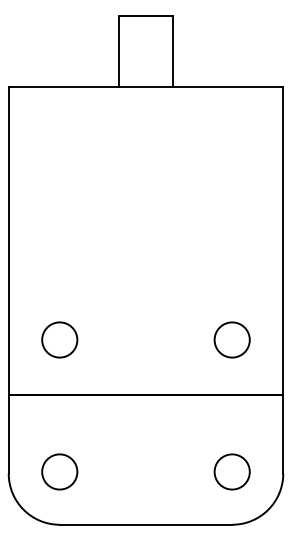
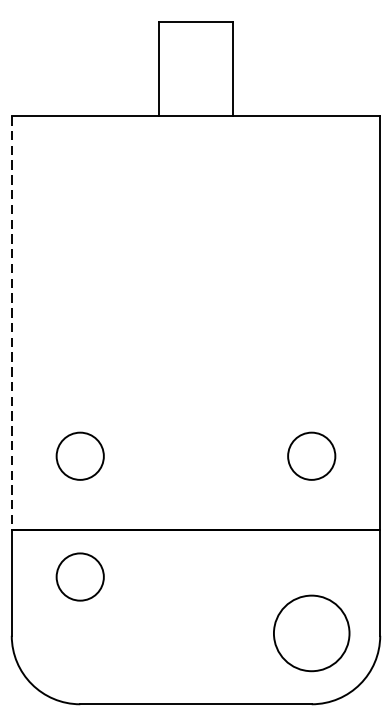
line: (8, 240) -> (11, 322), solid -> dashed
circle: (59, 471) -> (79, 576), moved
circle: (231, 471) -> (310, 632), size x1.6

